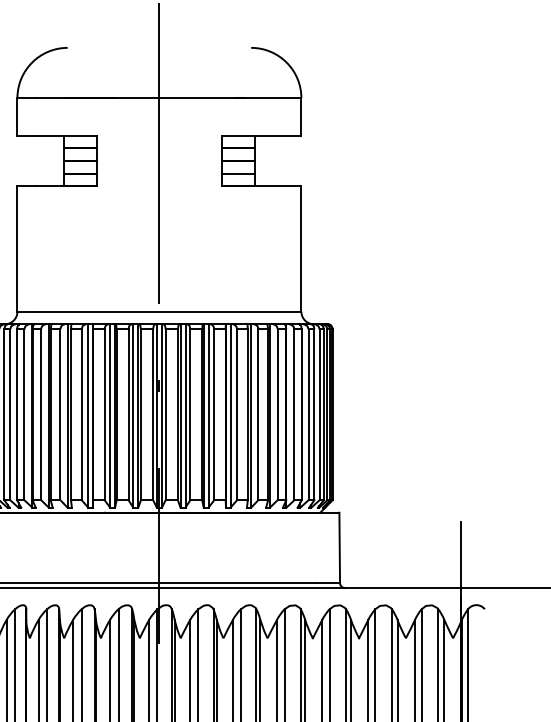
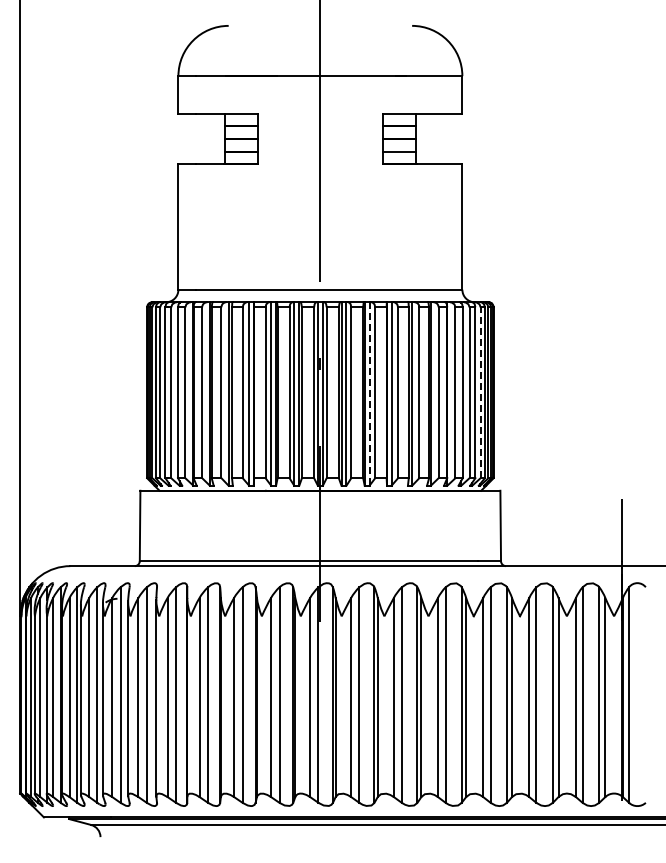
line: (319, 414) -> (480, 392), solid -> dashed
line: (208, 416) -> (369, 394), solid -> dashed

